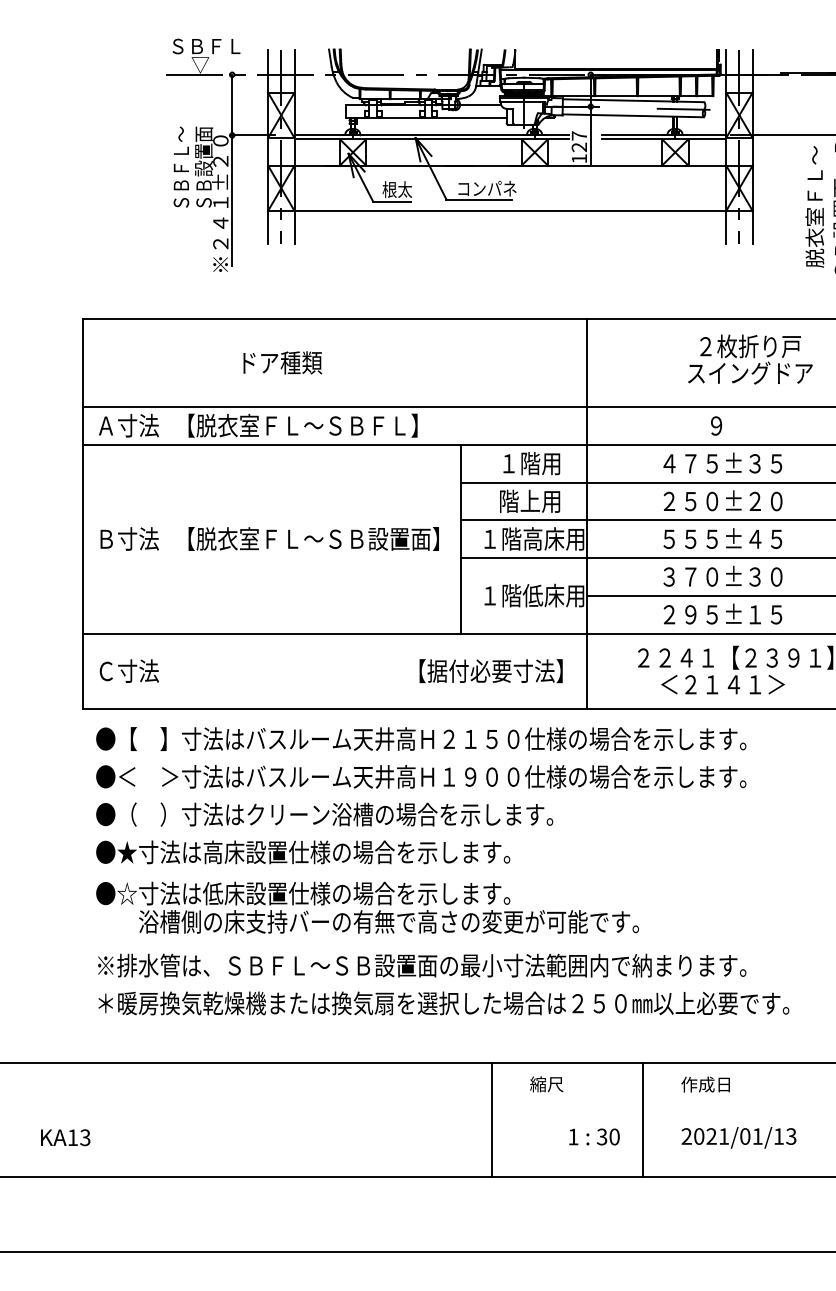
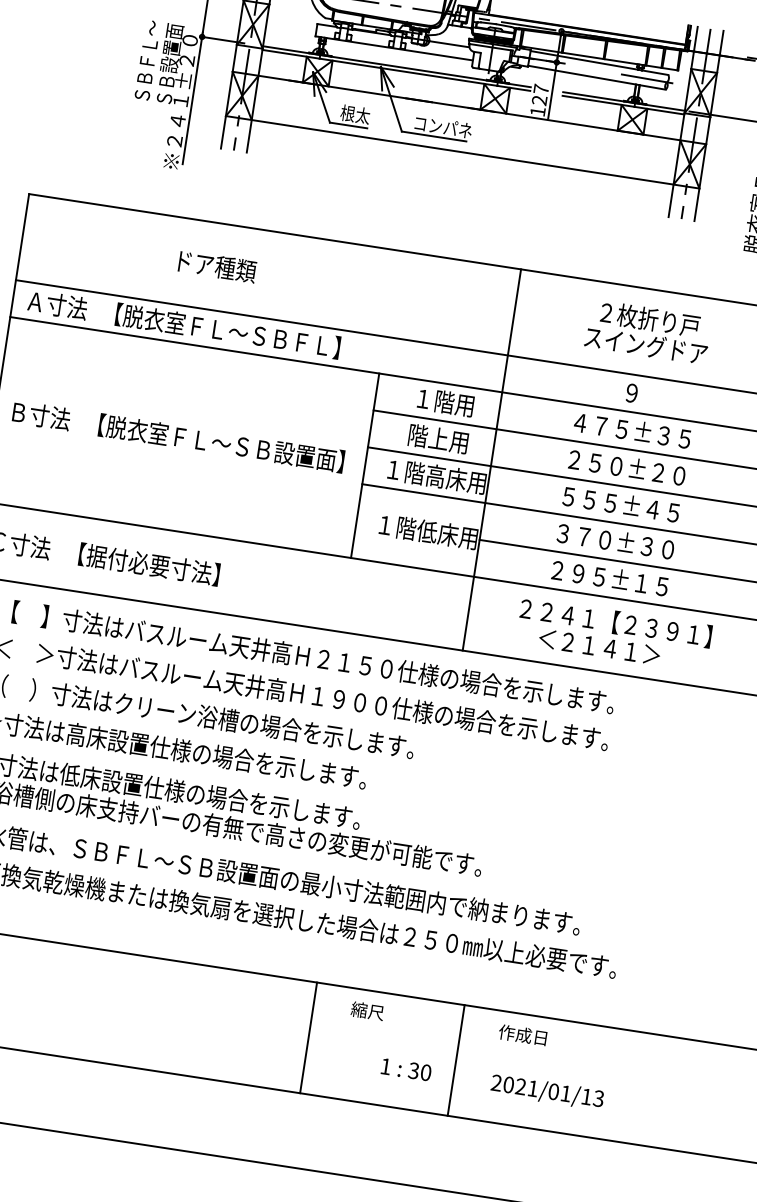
text: (750, 359) -> (648, 332), moved
text: (490, 671) -> (148, 564), moved

